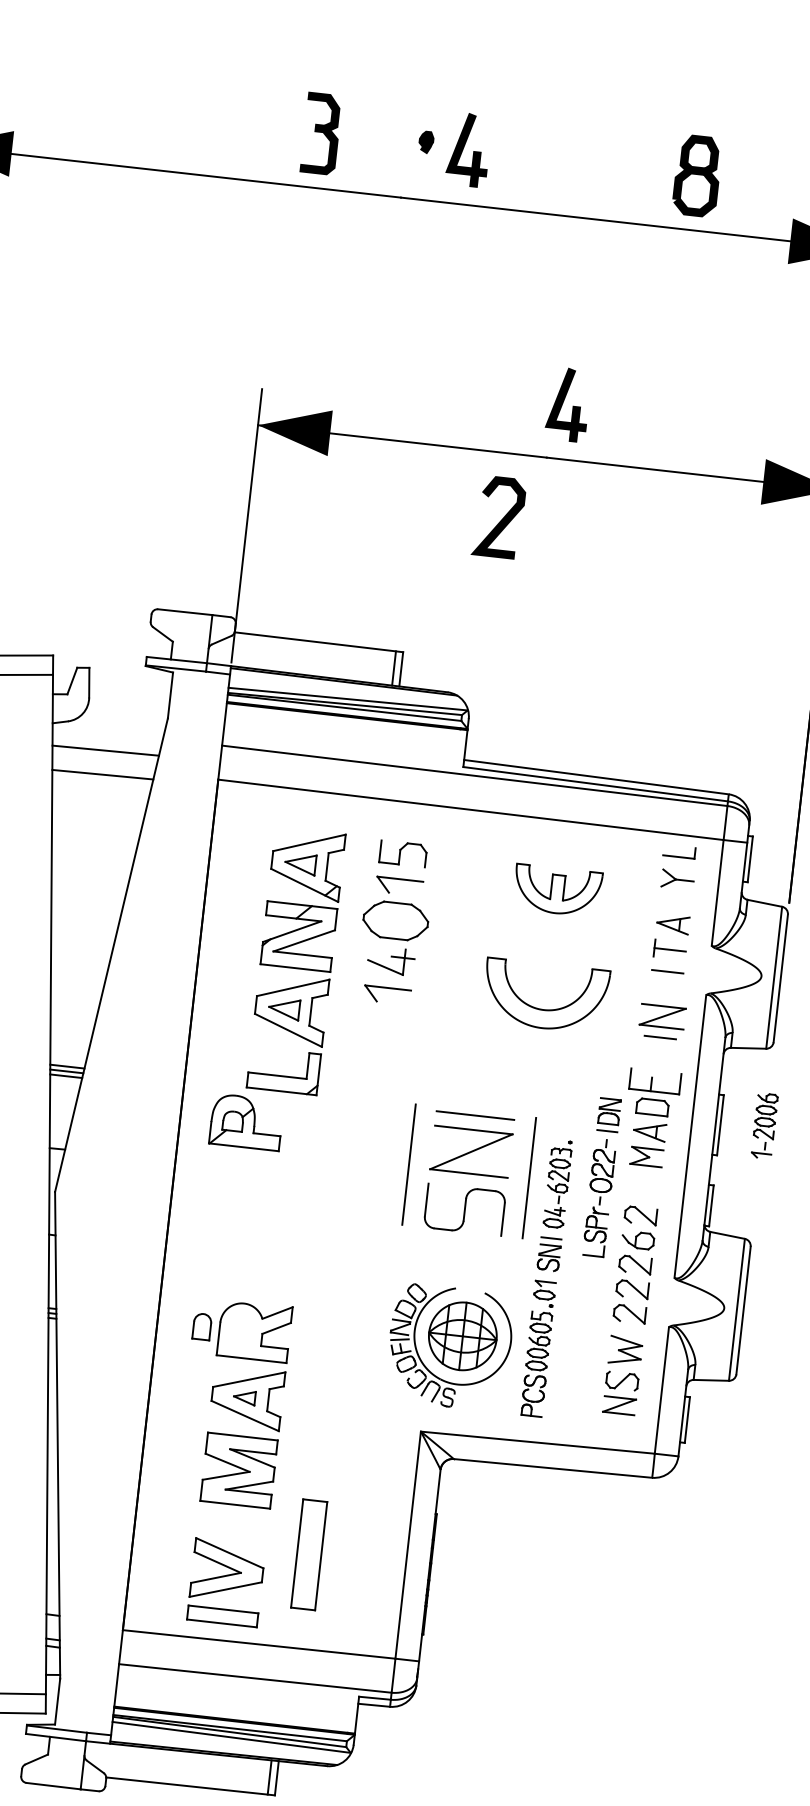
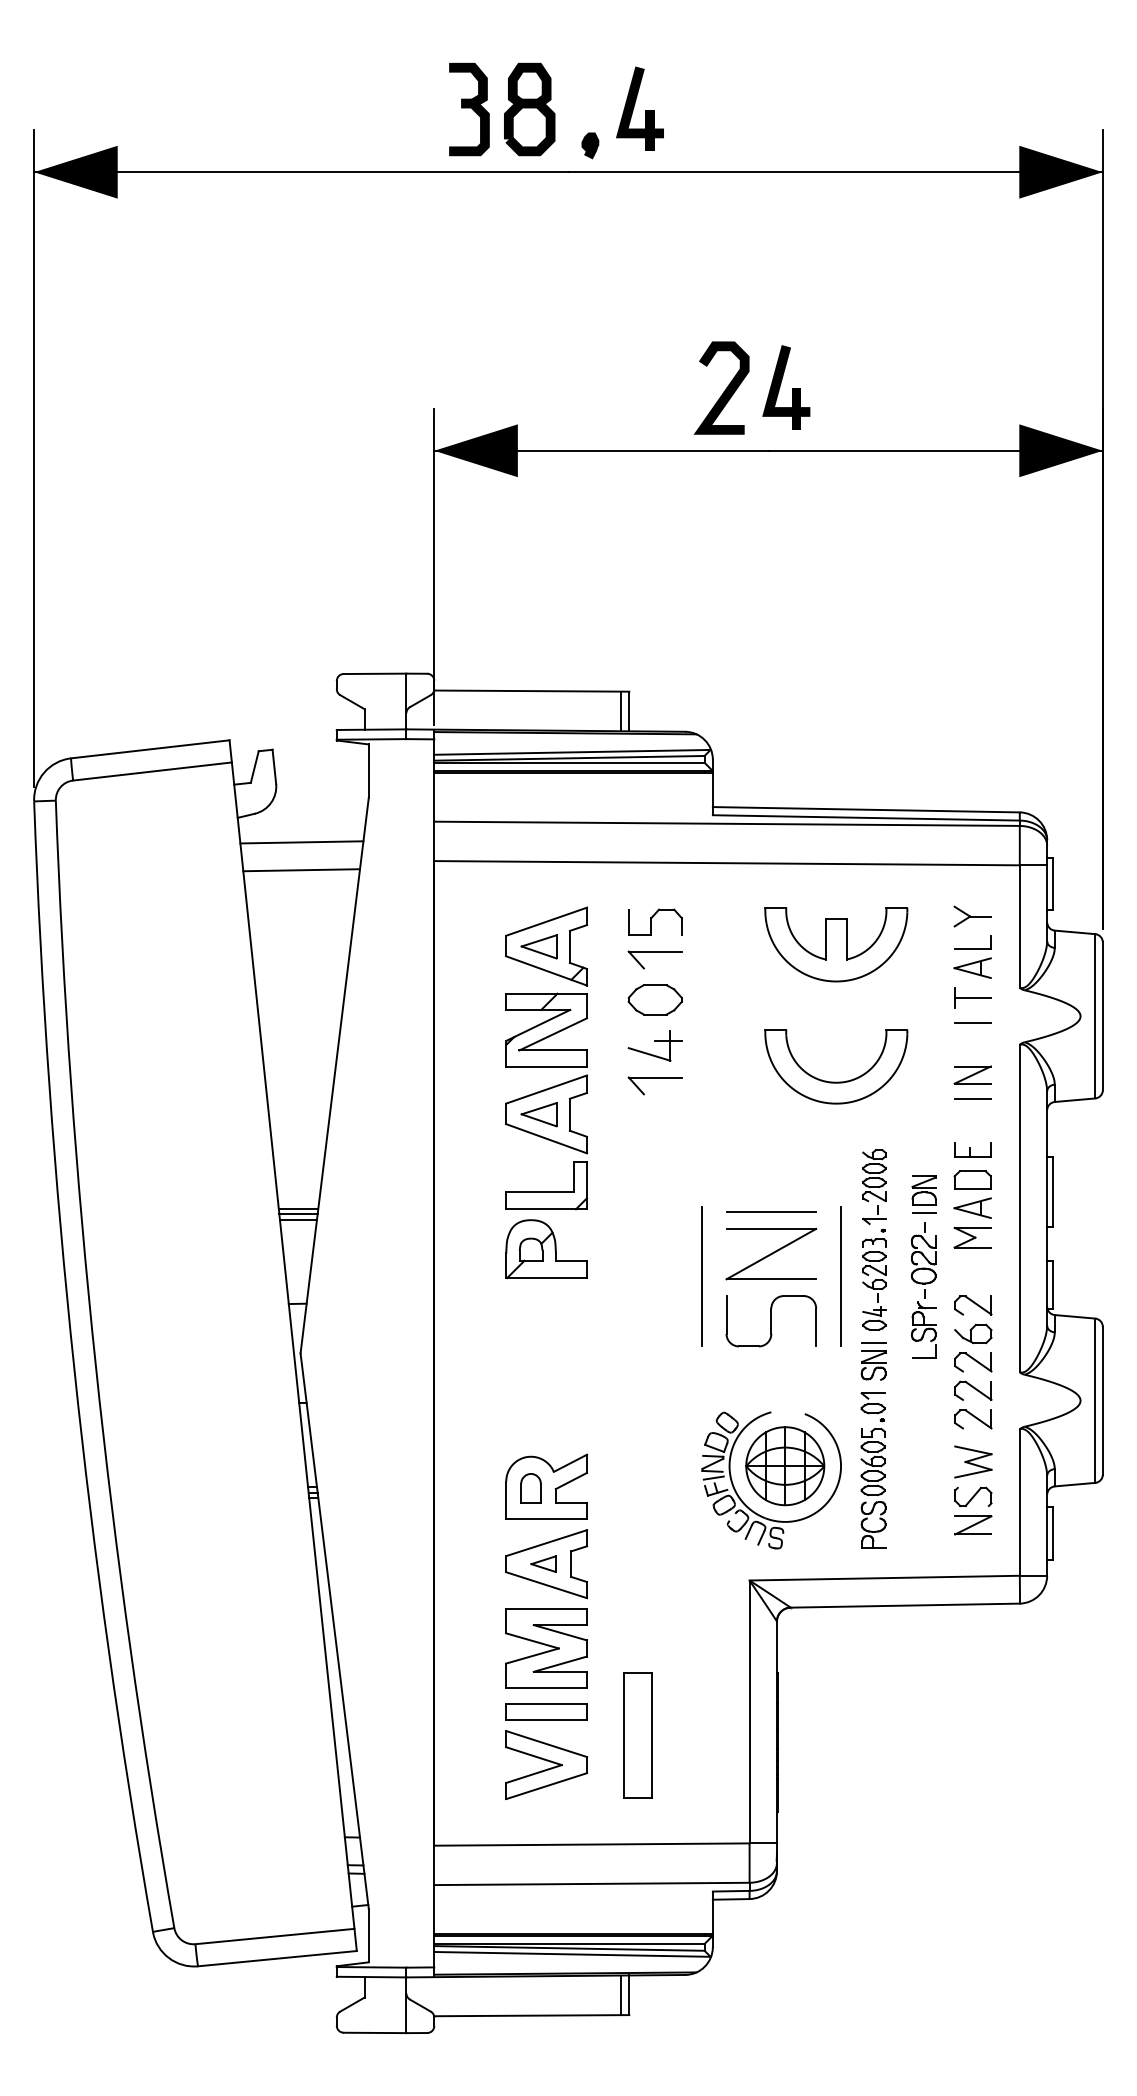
part: (426, 142) -> (590, 145), moved
part: (697, 176) -> (529, 109), moved
curve: (502, 518) -> (725, 388), moved
part: (679, 851) -> (972, 942), moved
part: (557, 890) -> (836, 944), size x1.43
part: (395, 920) -> (654, 999), size x0.71
part: (662, 1016) -> (972, 1074), size x0.71
part: (655, 1080) -> (972, 1149), size x0.62
part: (246, 1122) -> (546, 1249), moved
part: (764, 1126) -> (874, 1187), moved
part: (201, 1326) -> (530, 1488), moved
part: (222, 1615) -> (546, 1711), moved

